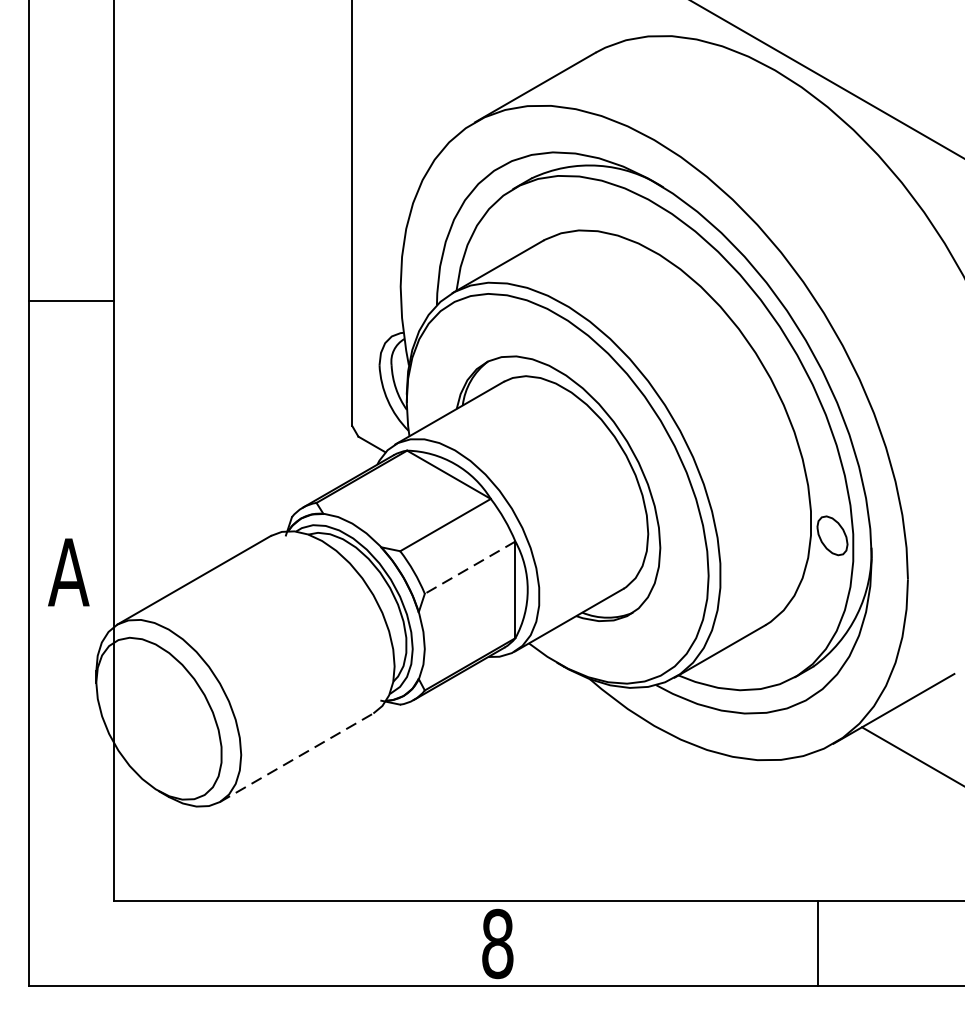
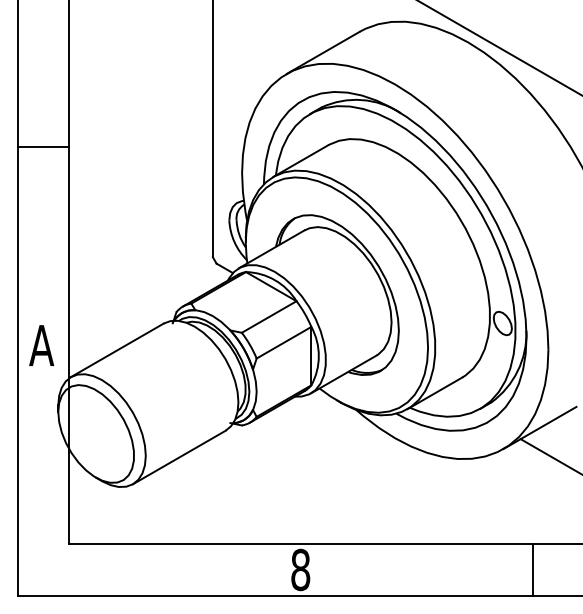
line: (71, 300) -> (43, 146), moved
line: (470, 567) -> (284, 342), dashed -> solid
line: (297, 757) -> (179, 457), dashed -> solid
line: (818, 943) -> (533, 569), moved

